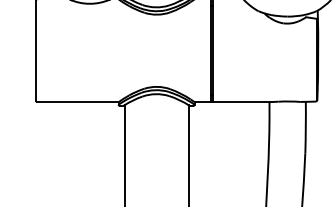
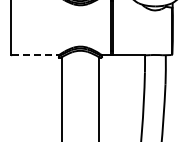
line: (78, 102) -> (35, 55), solid -> dashed

